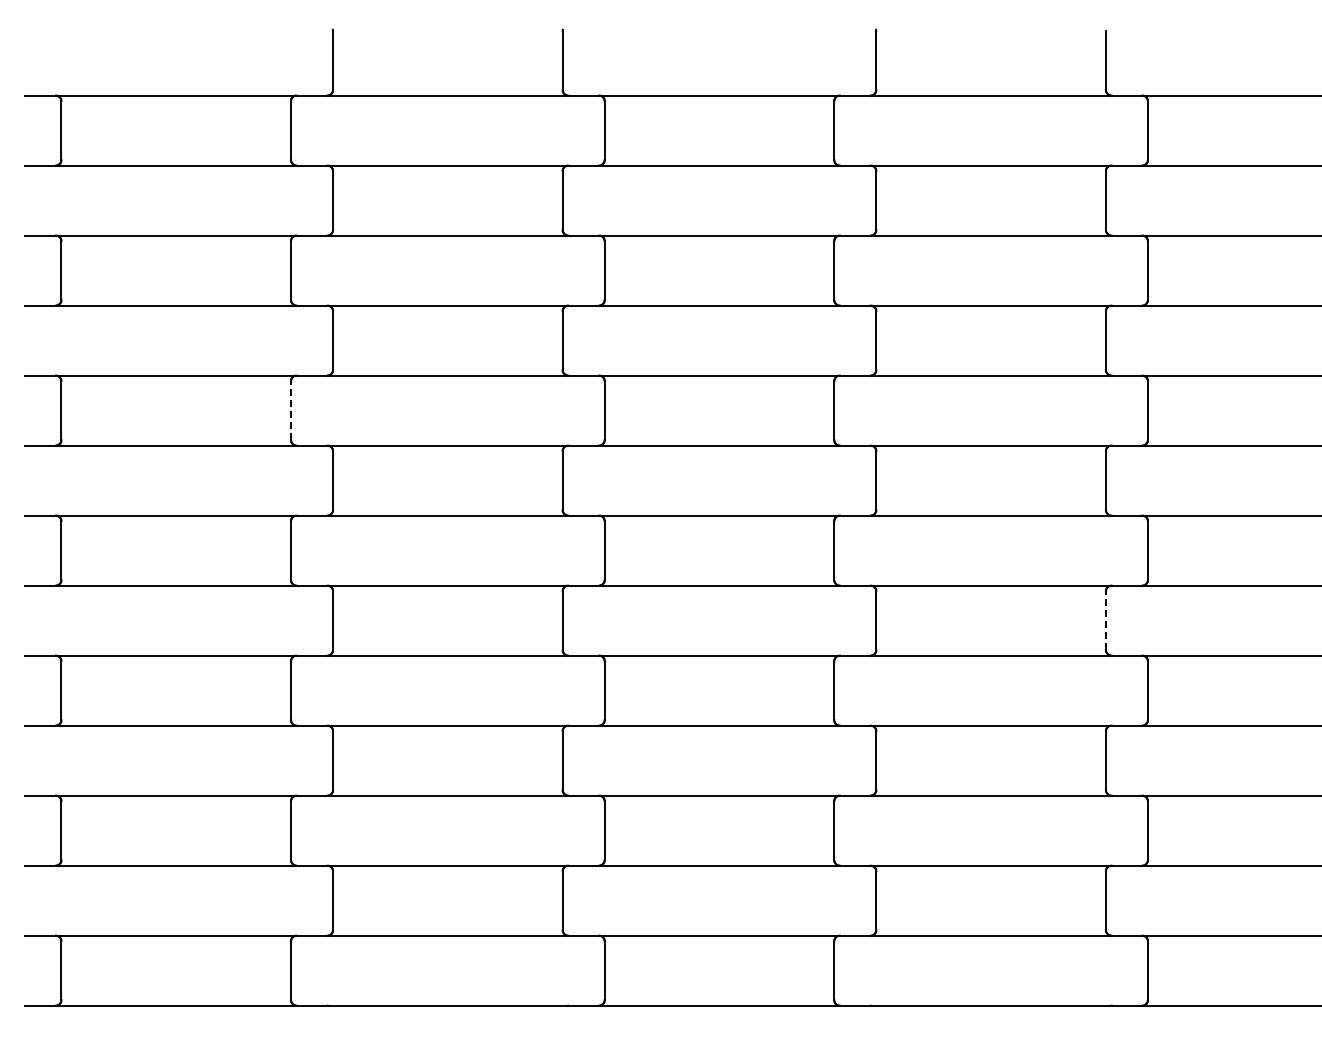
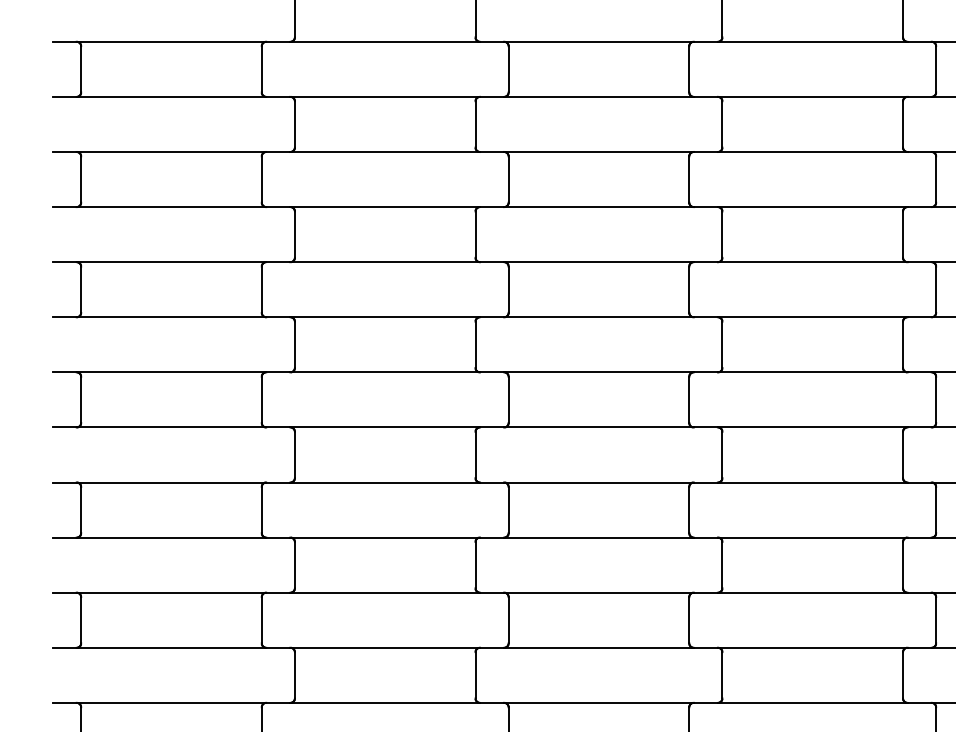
line: (291, 410) -> (262, 289), dashed -> solid
line: (1105, 620) -> (902, 454), dashed -> solid

